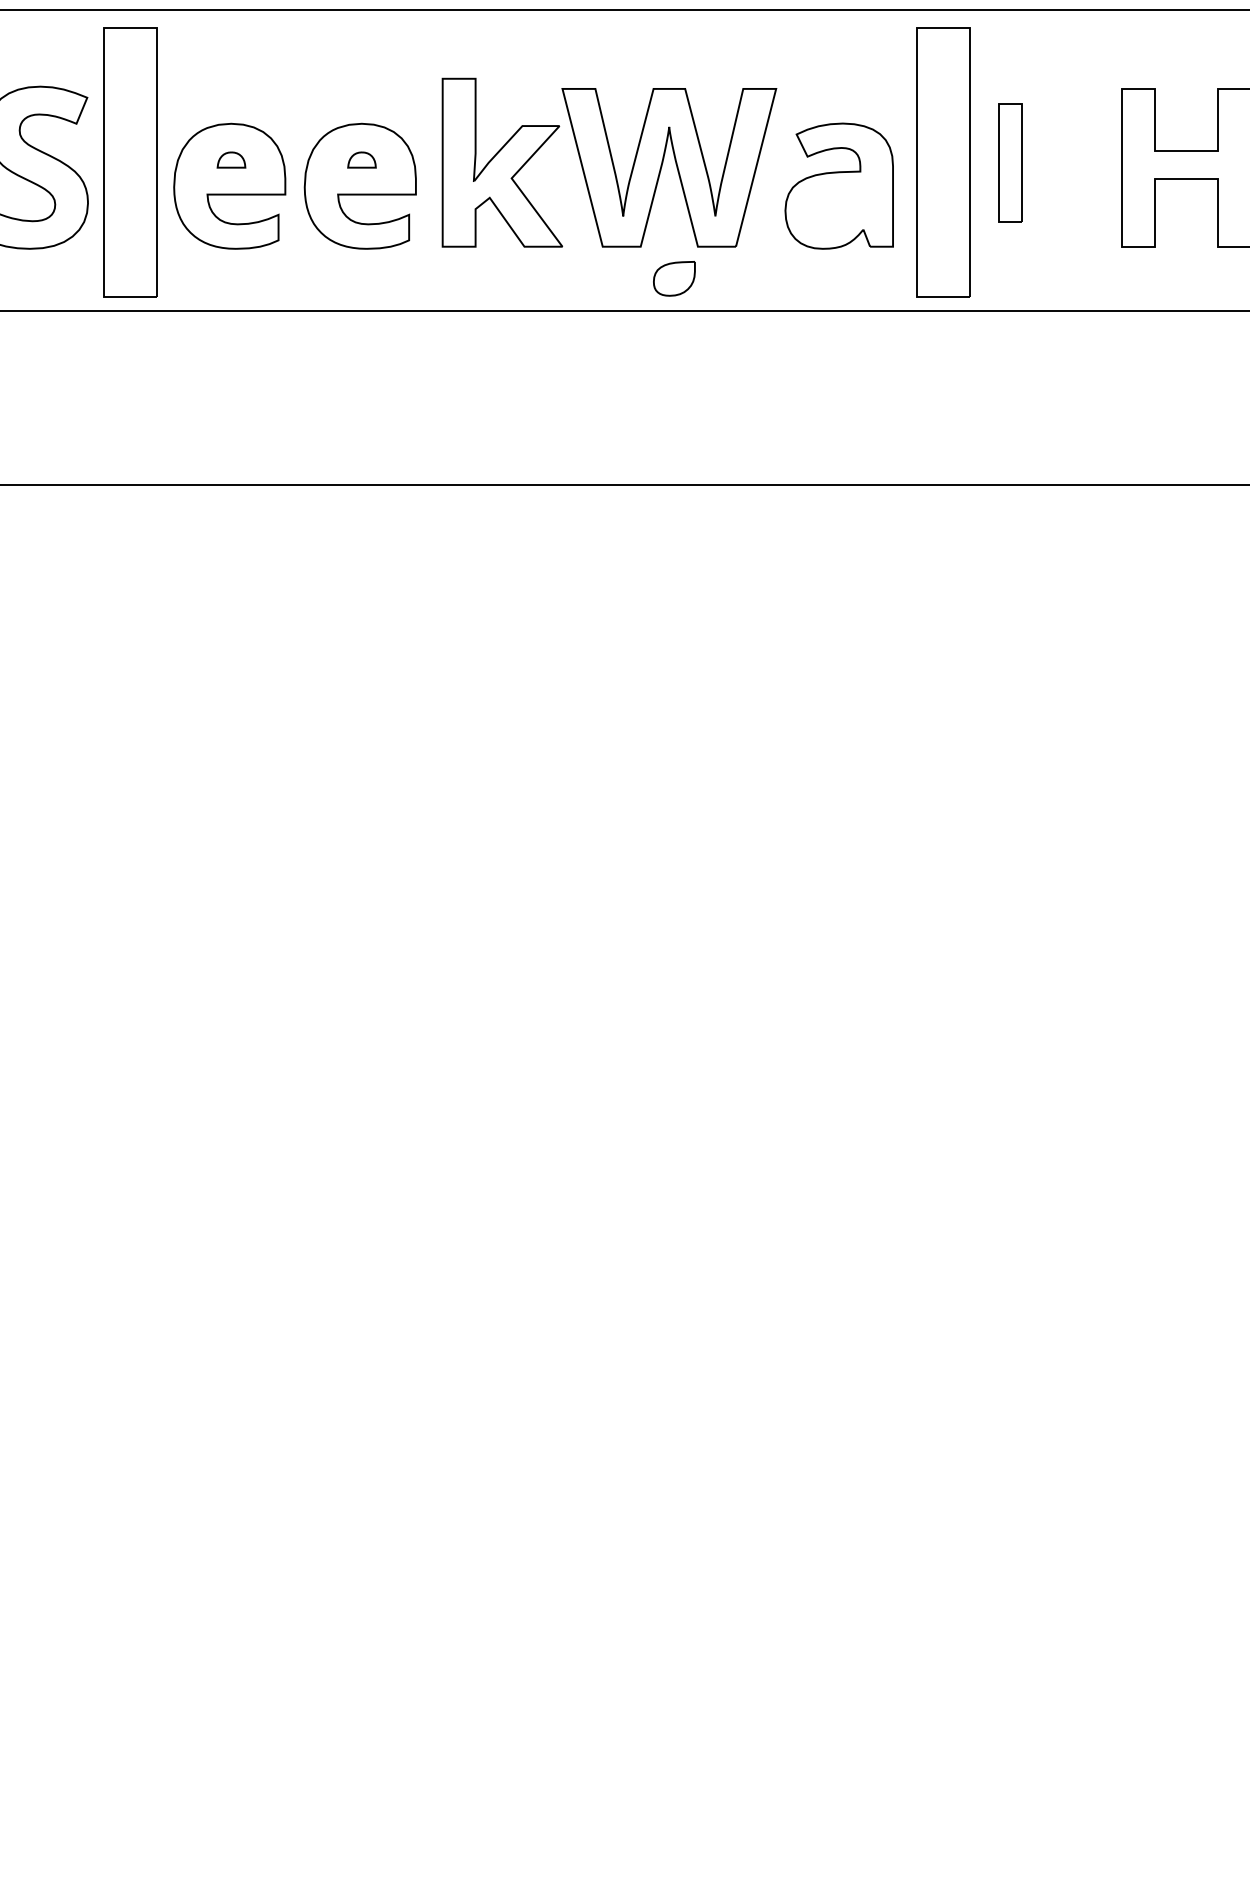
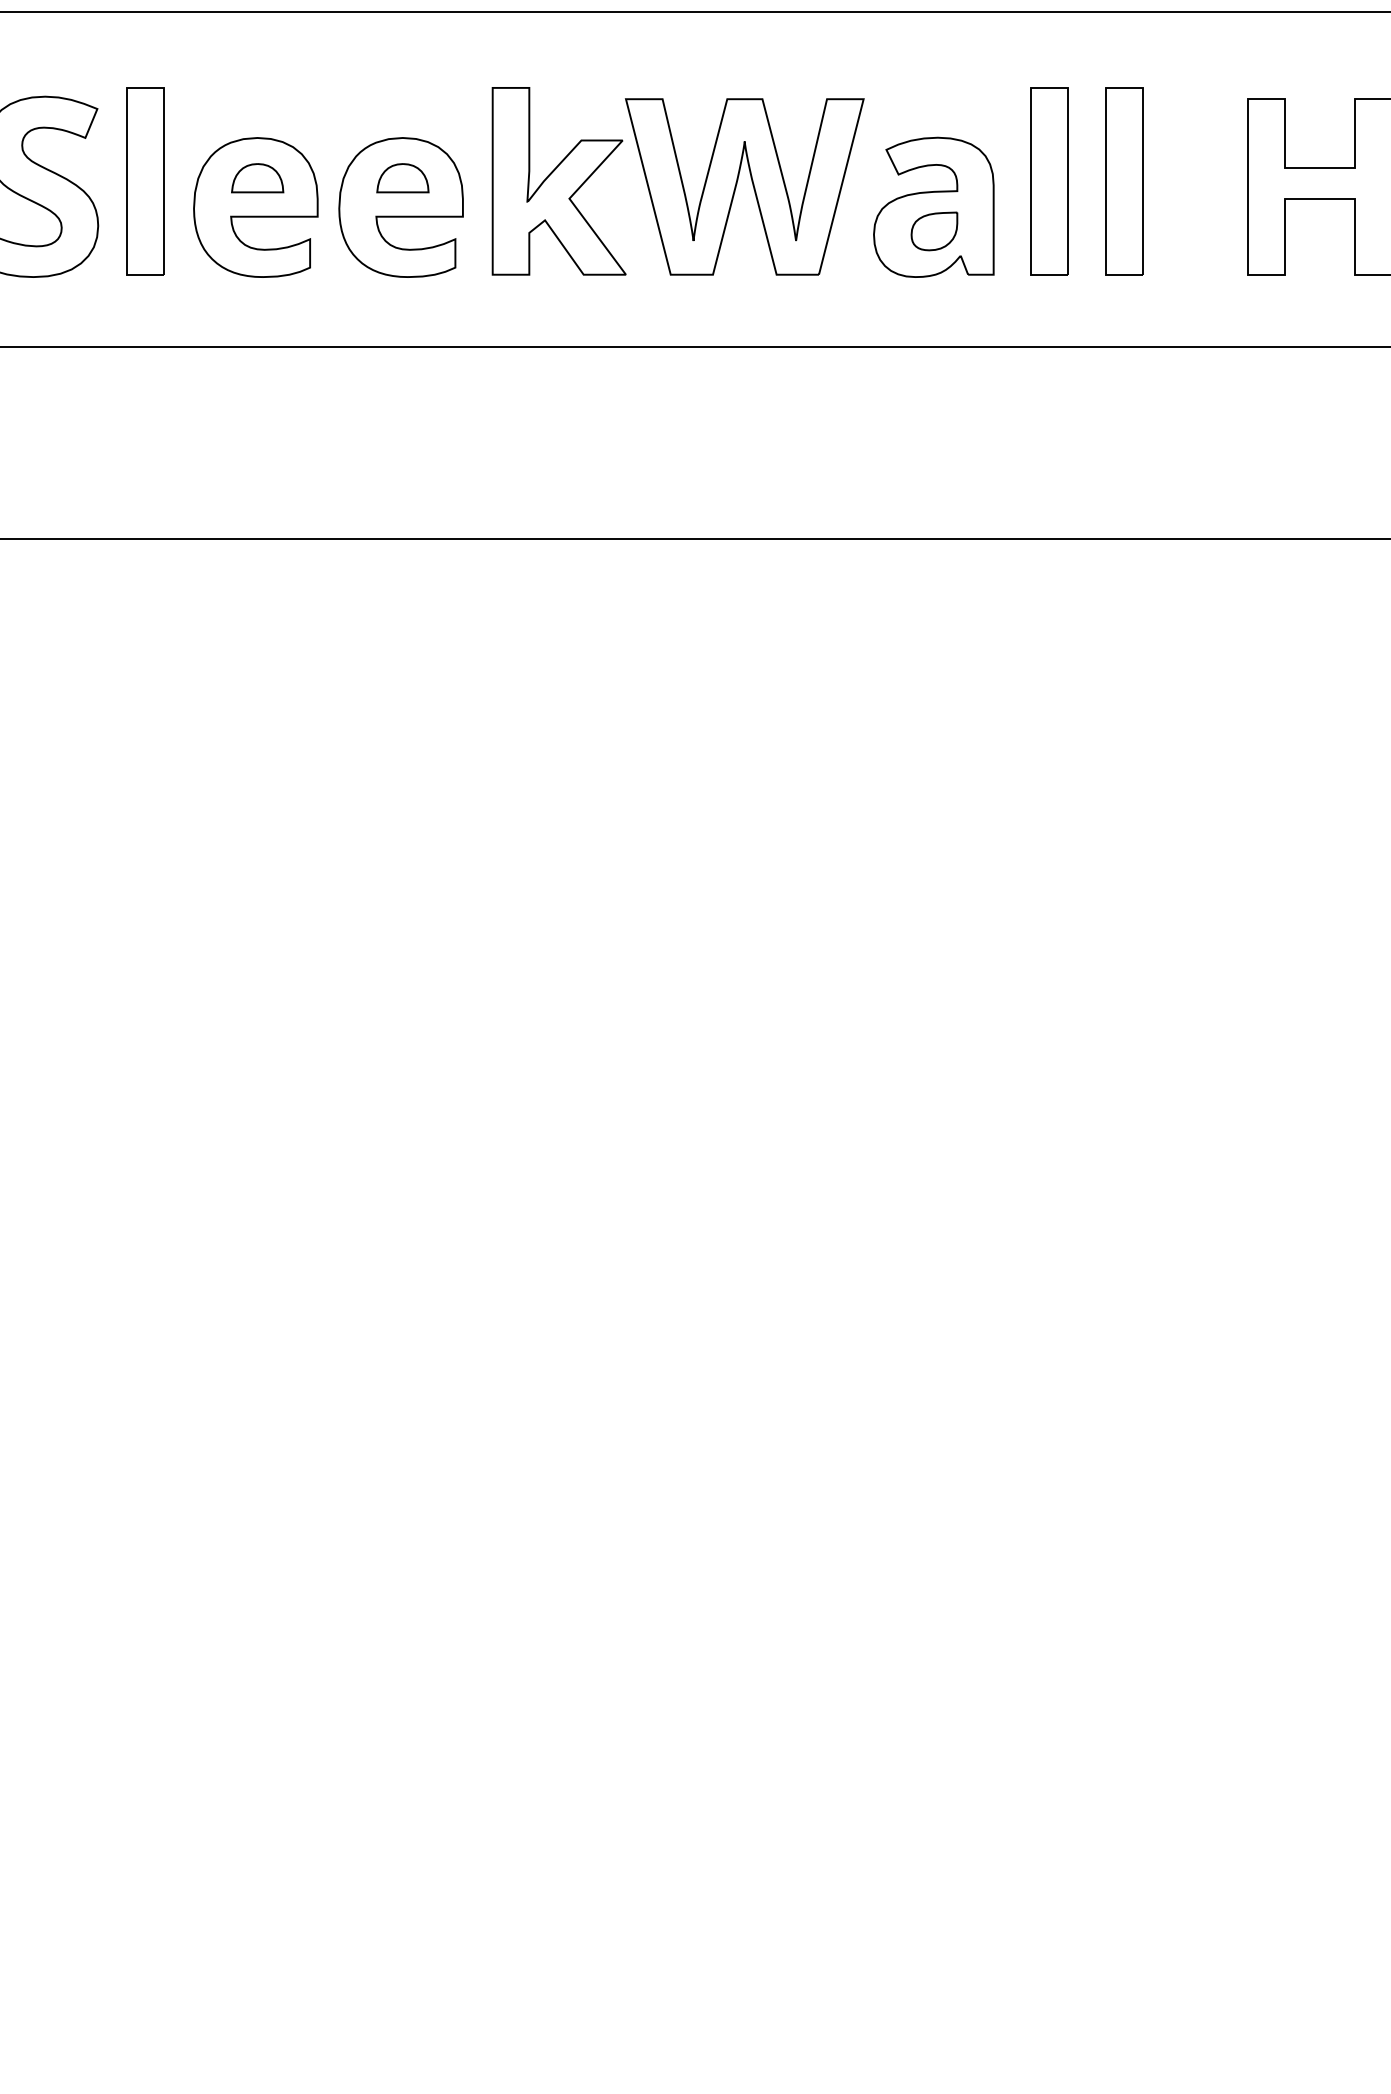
part: (231, 160) -> (257, 178), size x1.67
part: (361, 160) -> (402, 178), size x1.67
part: (130, 162) -> (145, 181), size x0.62
part: (943, 162) -> (1049, 181), size x0.62
part: (1010, 162) -> (1124, 181), size x1.43
part: (674, 278) -> (934, 231), moved

